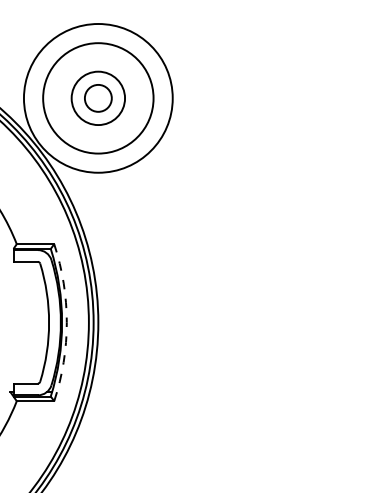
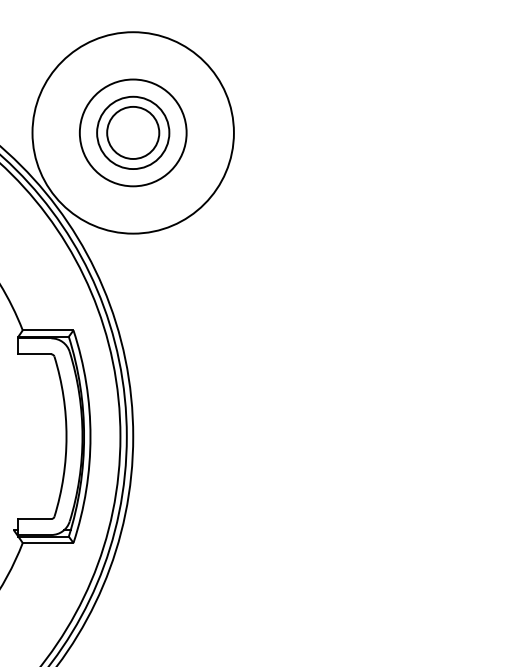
circle: (97, 98) -> (132, 132), size x0.71
circle: (98, 98) -> (133, 132), size x1.43
arc: (66, 322) -> (90, 436), dashed -> solid

